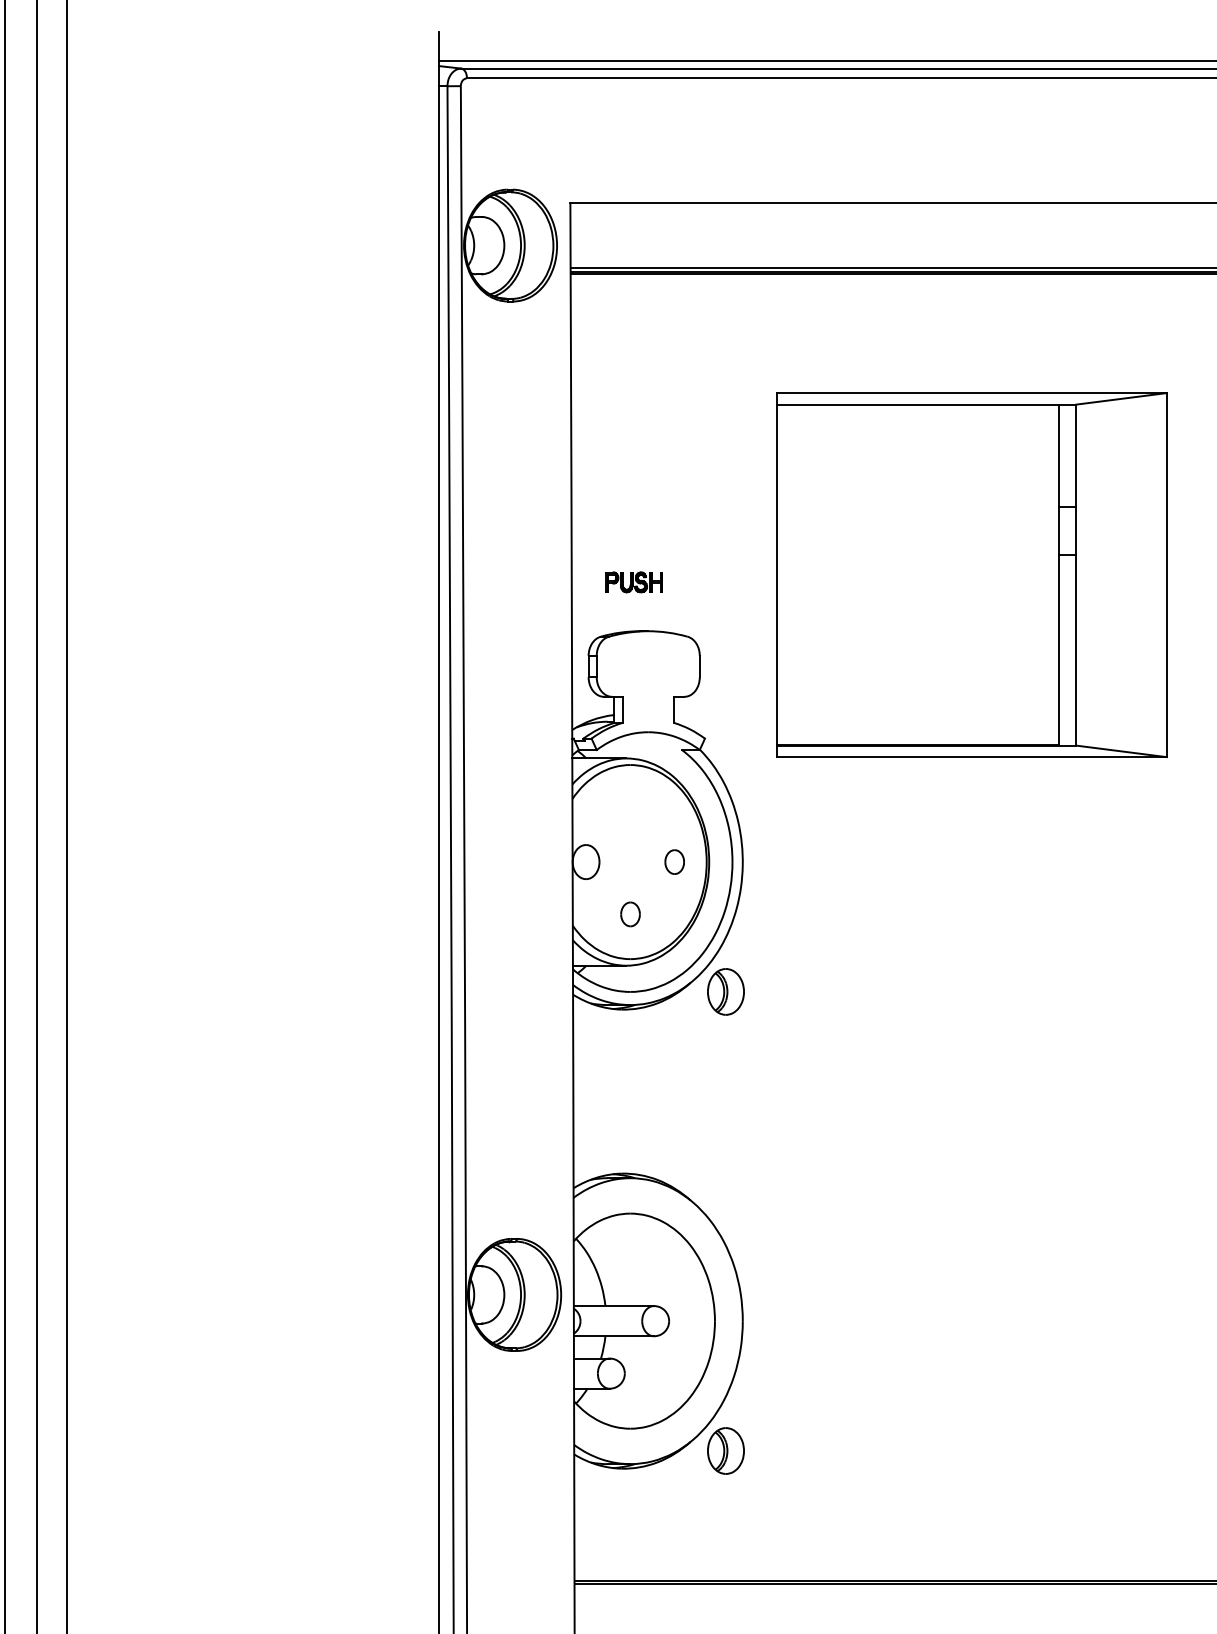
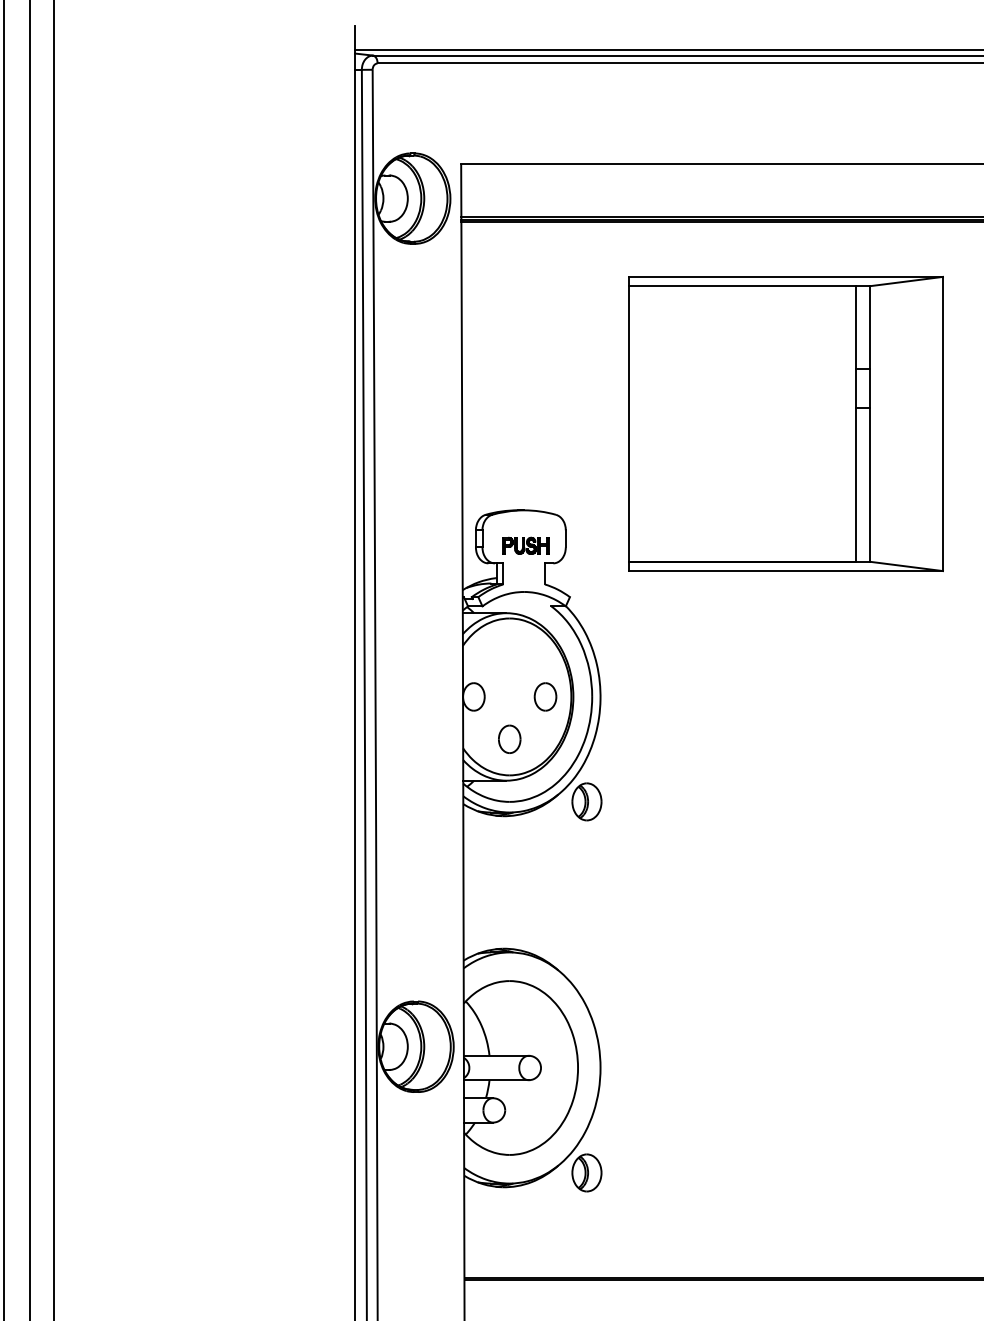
part: (971, 574) -> (785, 423), moved
part: (633, 581) -> (525, 545), moved
part: (674, 861) -> (545, 696), size x1.43
part: (630, 913) -> (509, 738), size x1.43

